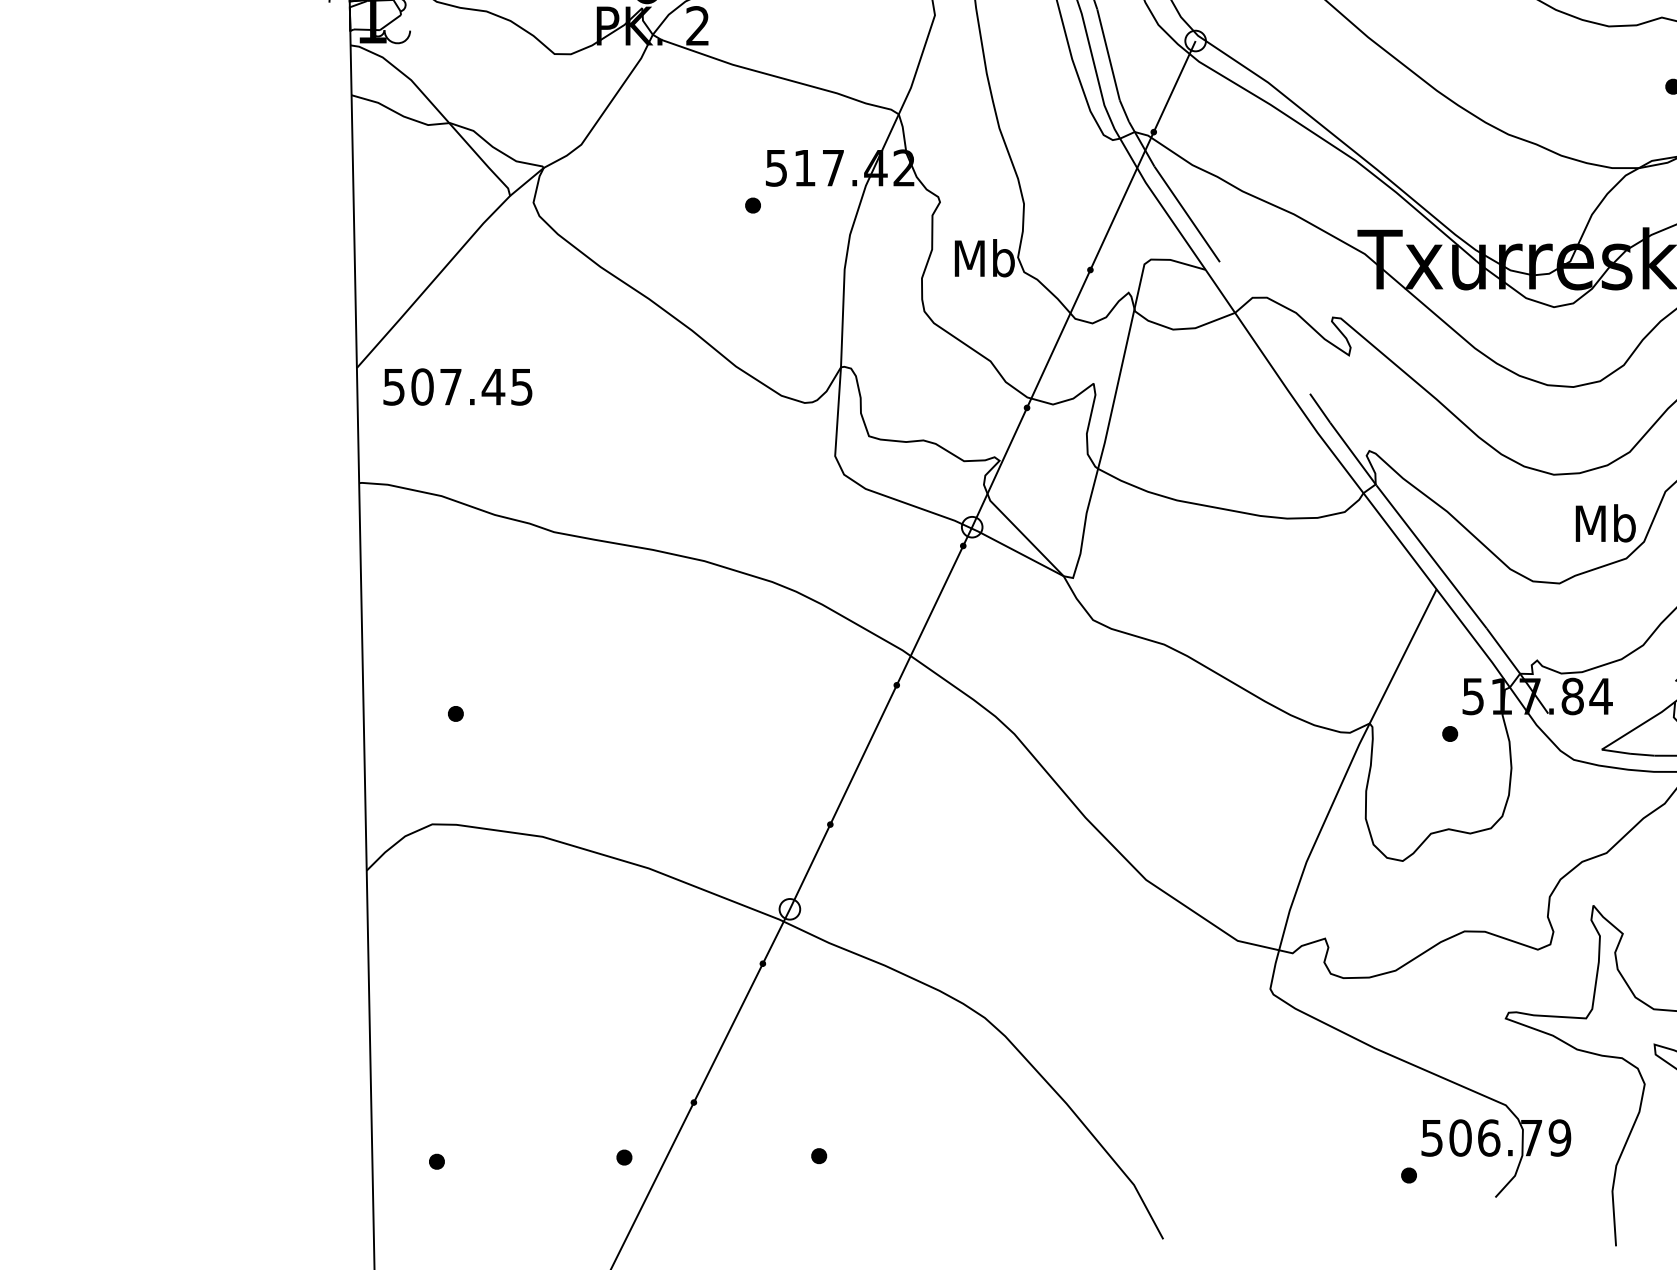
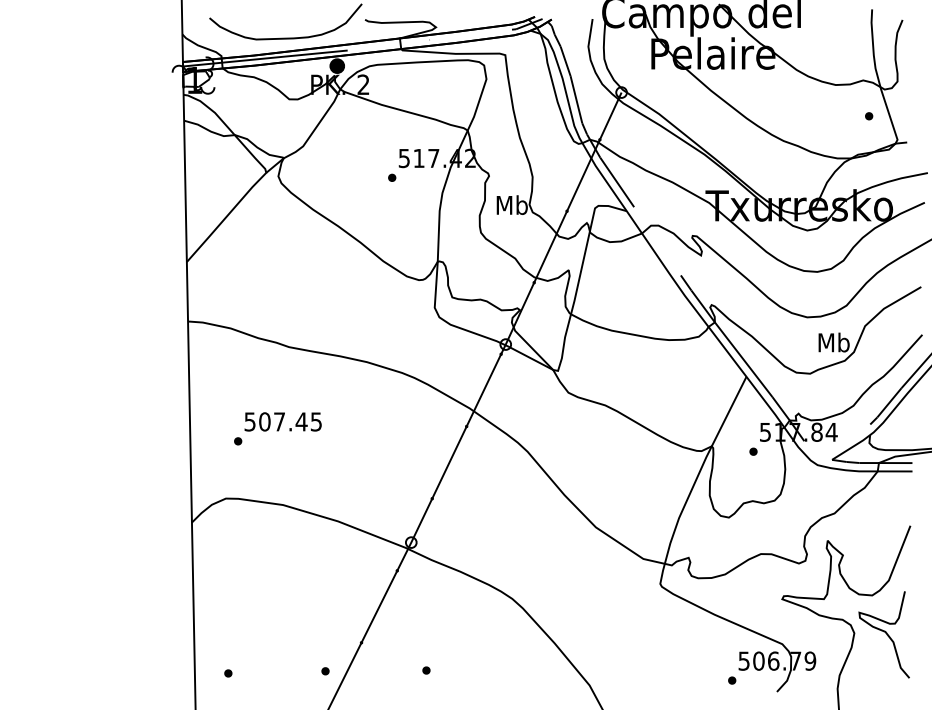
text: (456, 386) -> (282, 421), moved

